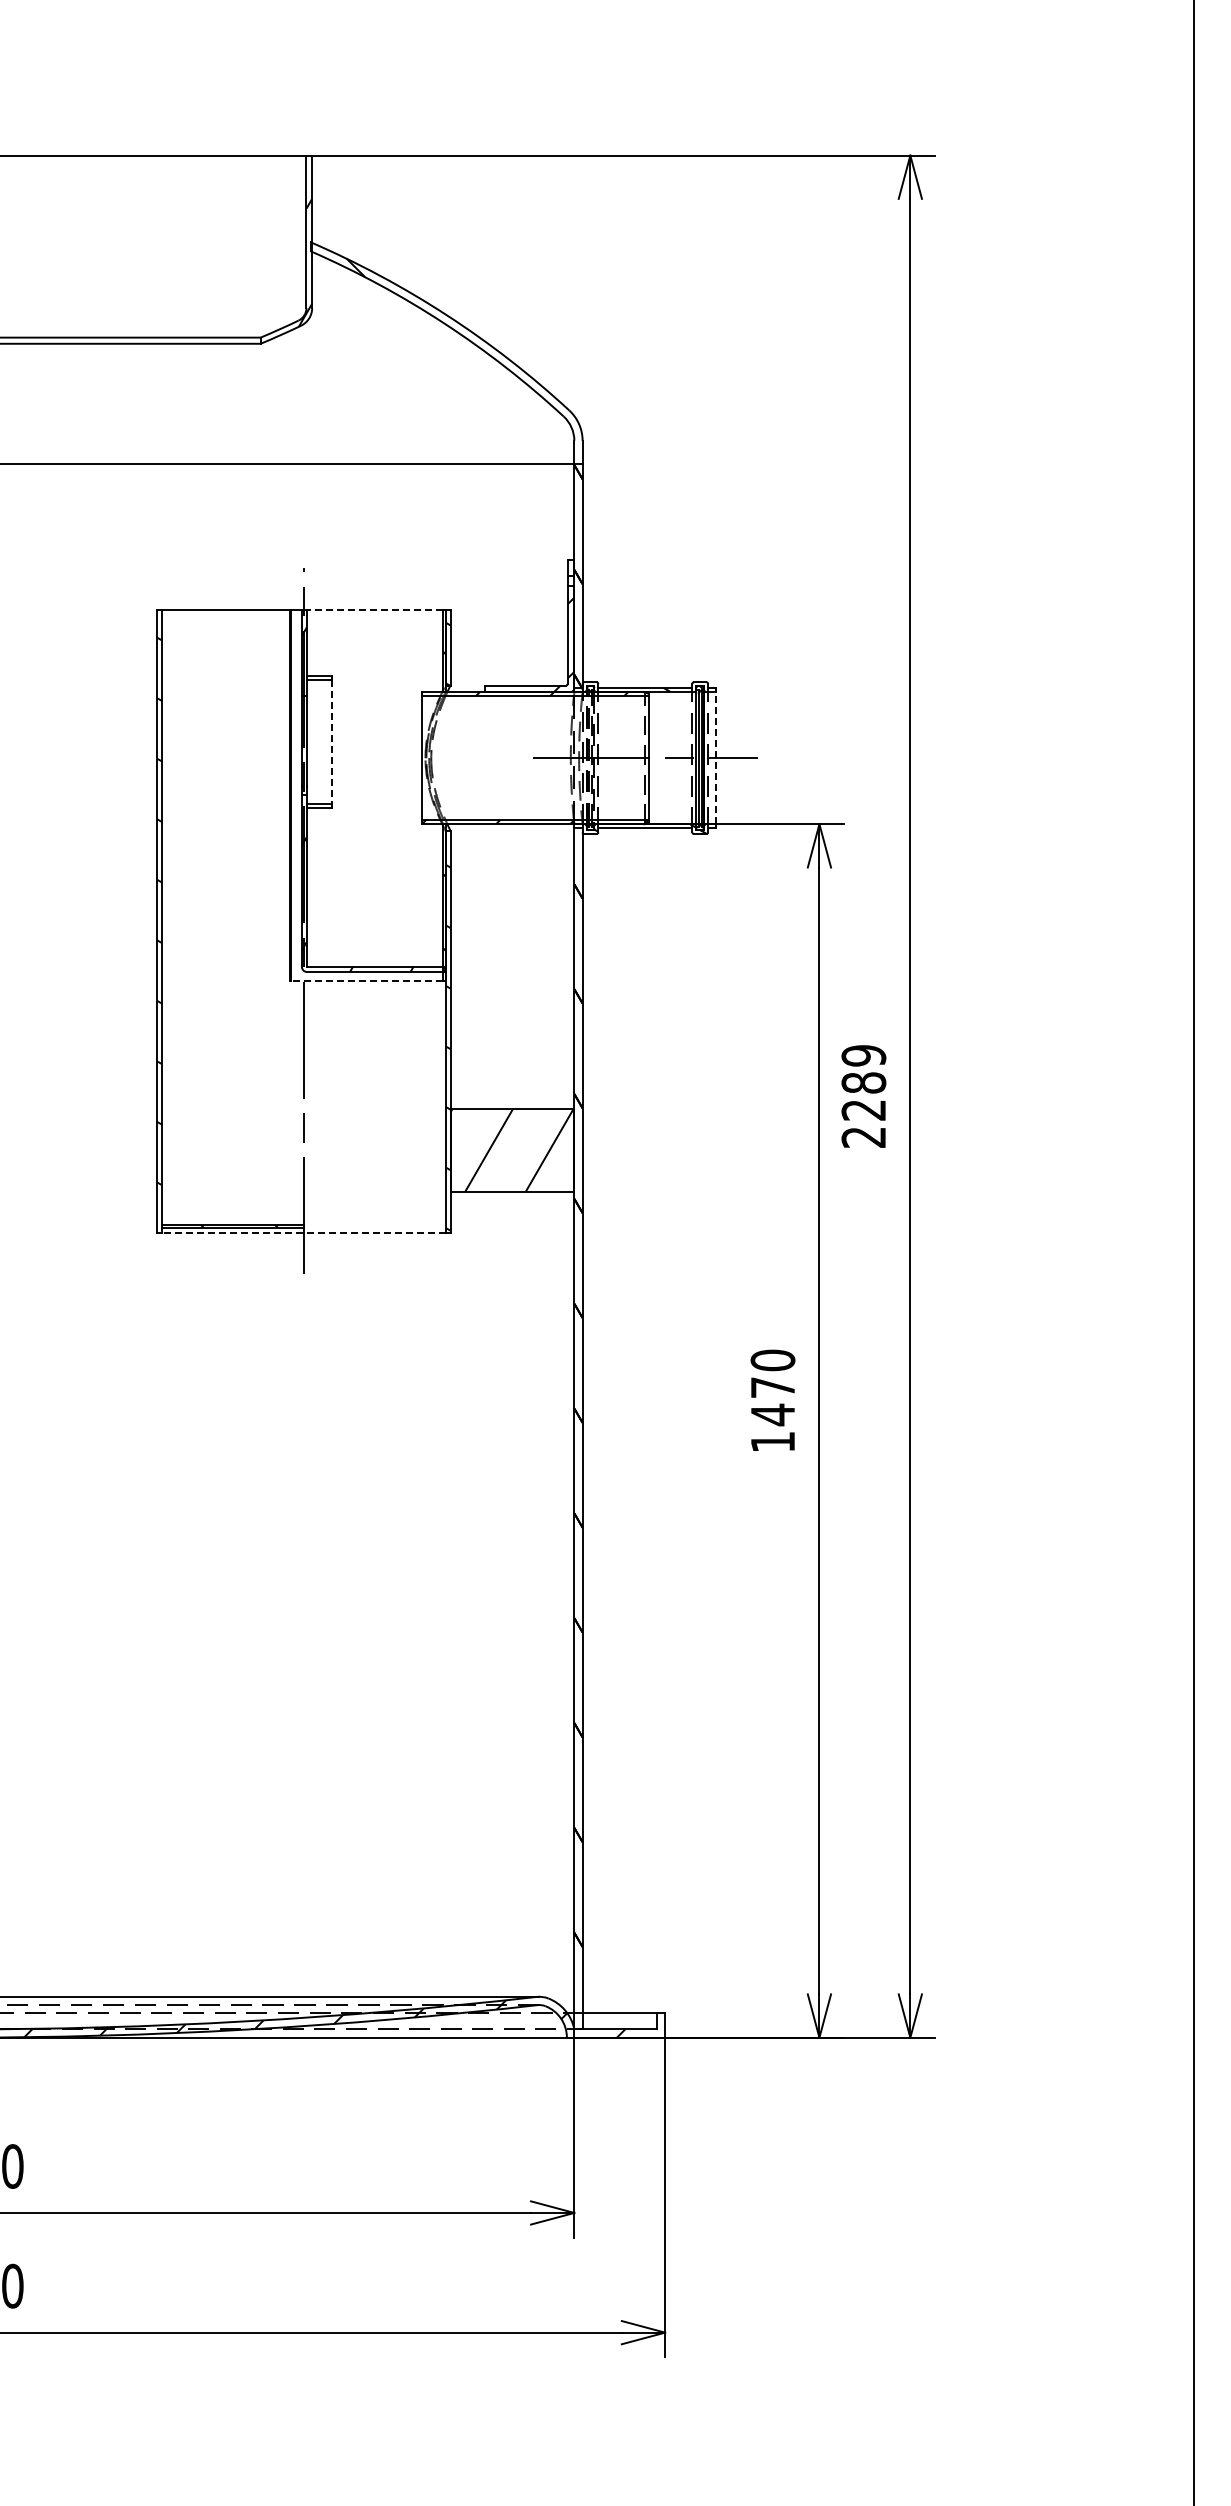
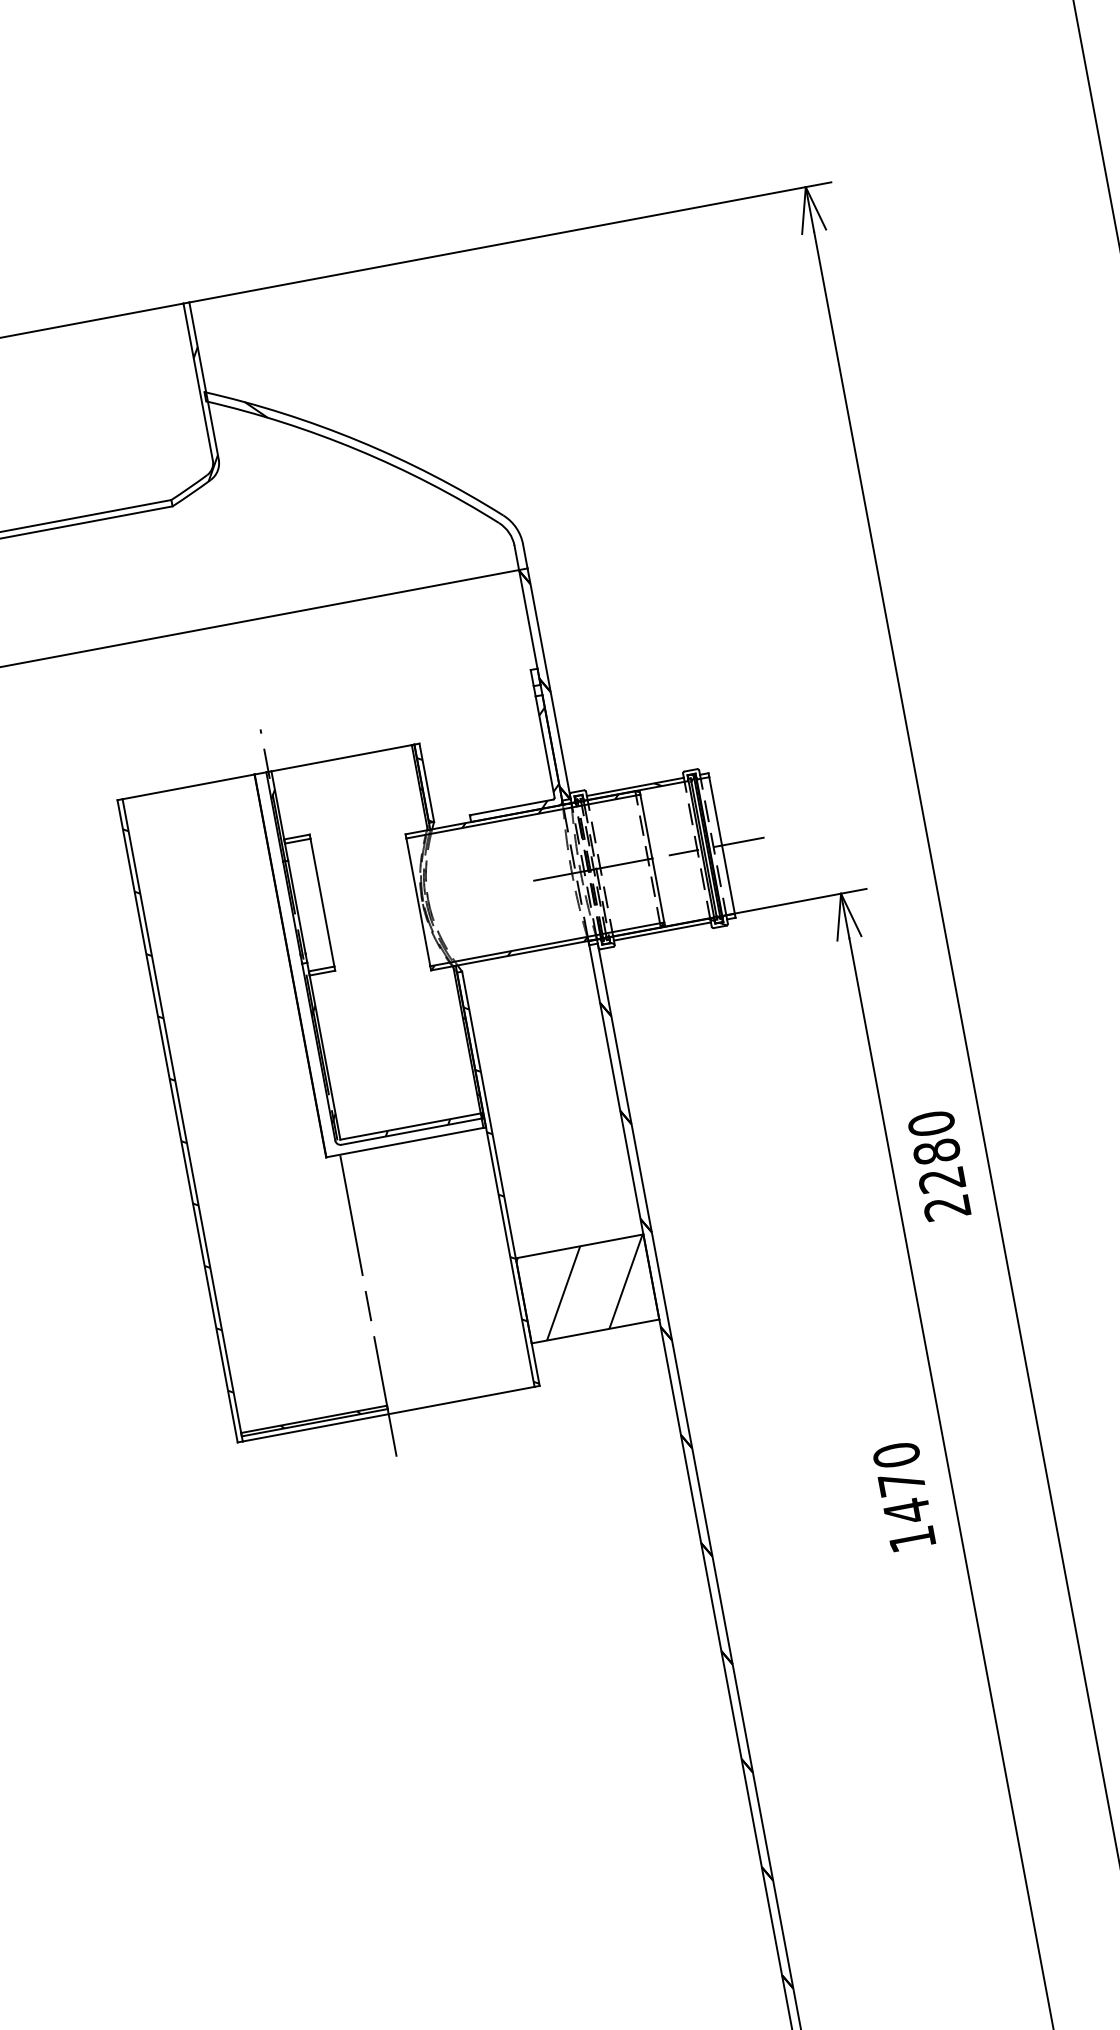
line: (374, 609) -> (341, 758), dashed -> solid
line: (331, 741) -> (322, 902), dashed -> solid
line: (716, 757) -> (722, 844), dashed -> solid
line: (366, 981) -> (404, 1143), dashed -> solid
text: (863, 1055) -> (931, 1123), 2289 -> 2280
line: (304, 1232) -> (389, 1413), dashed -> solid

